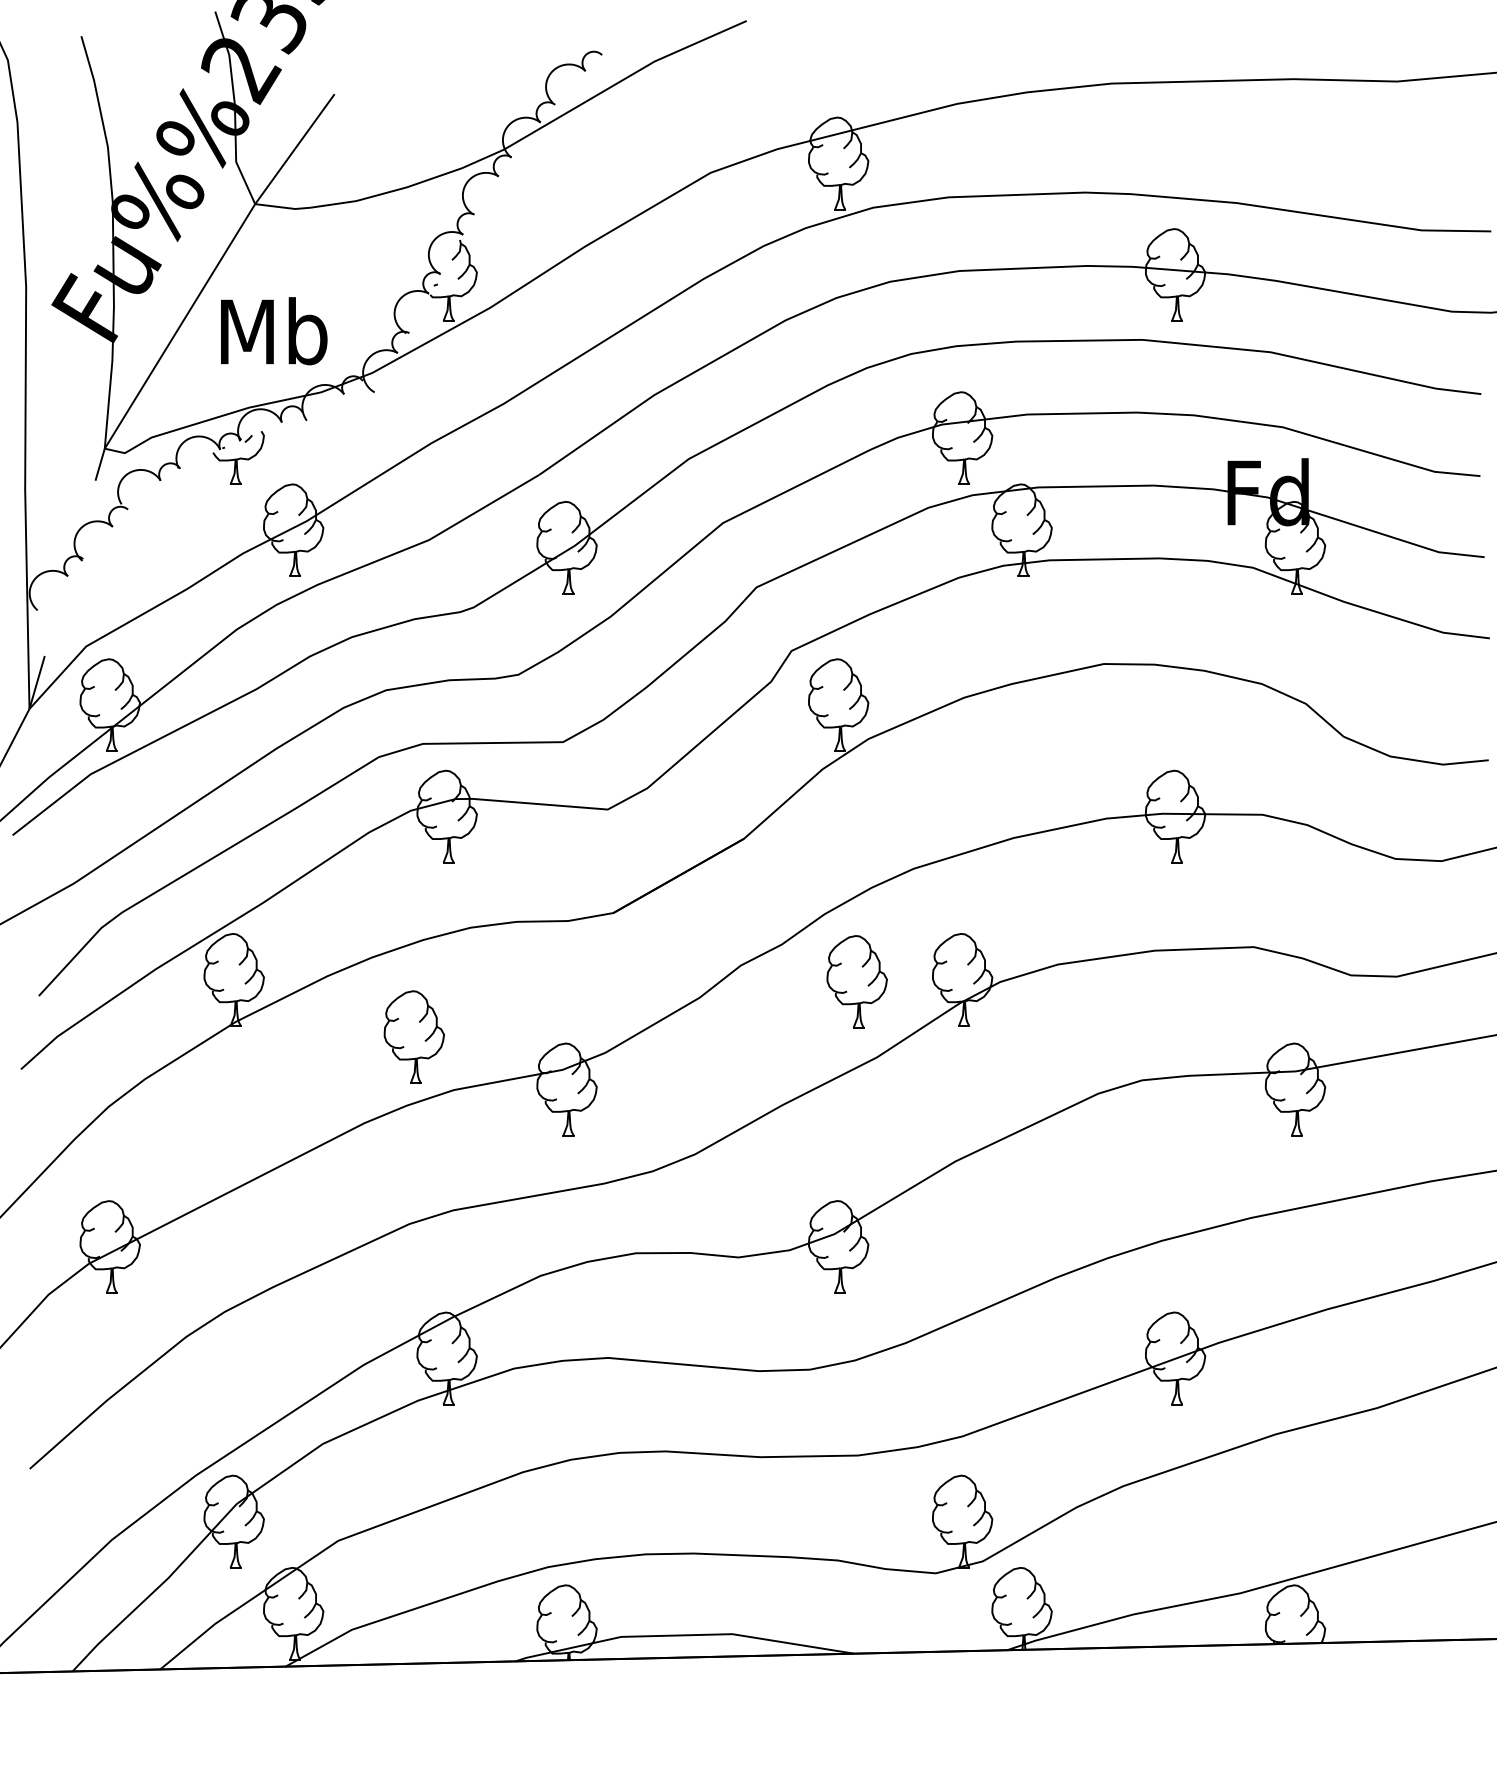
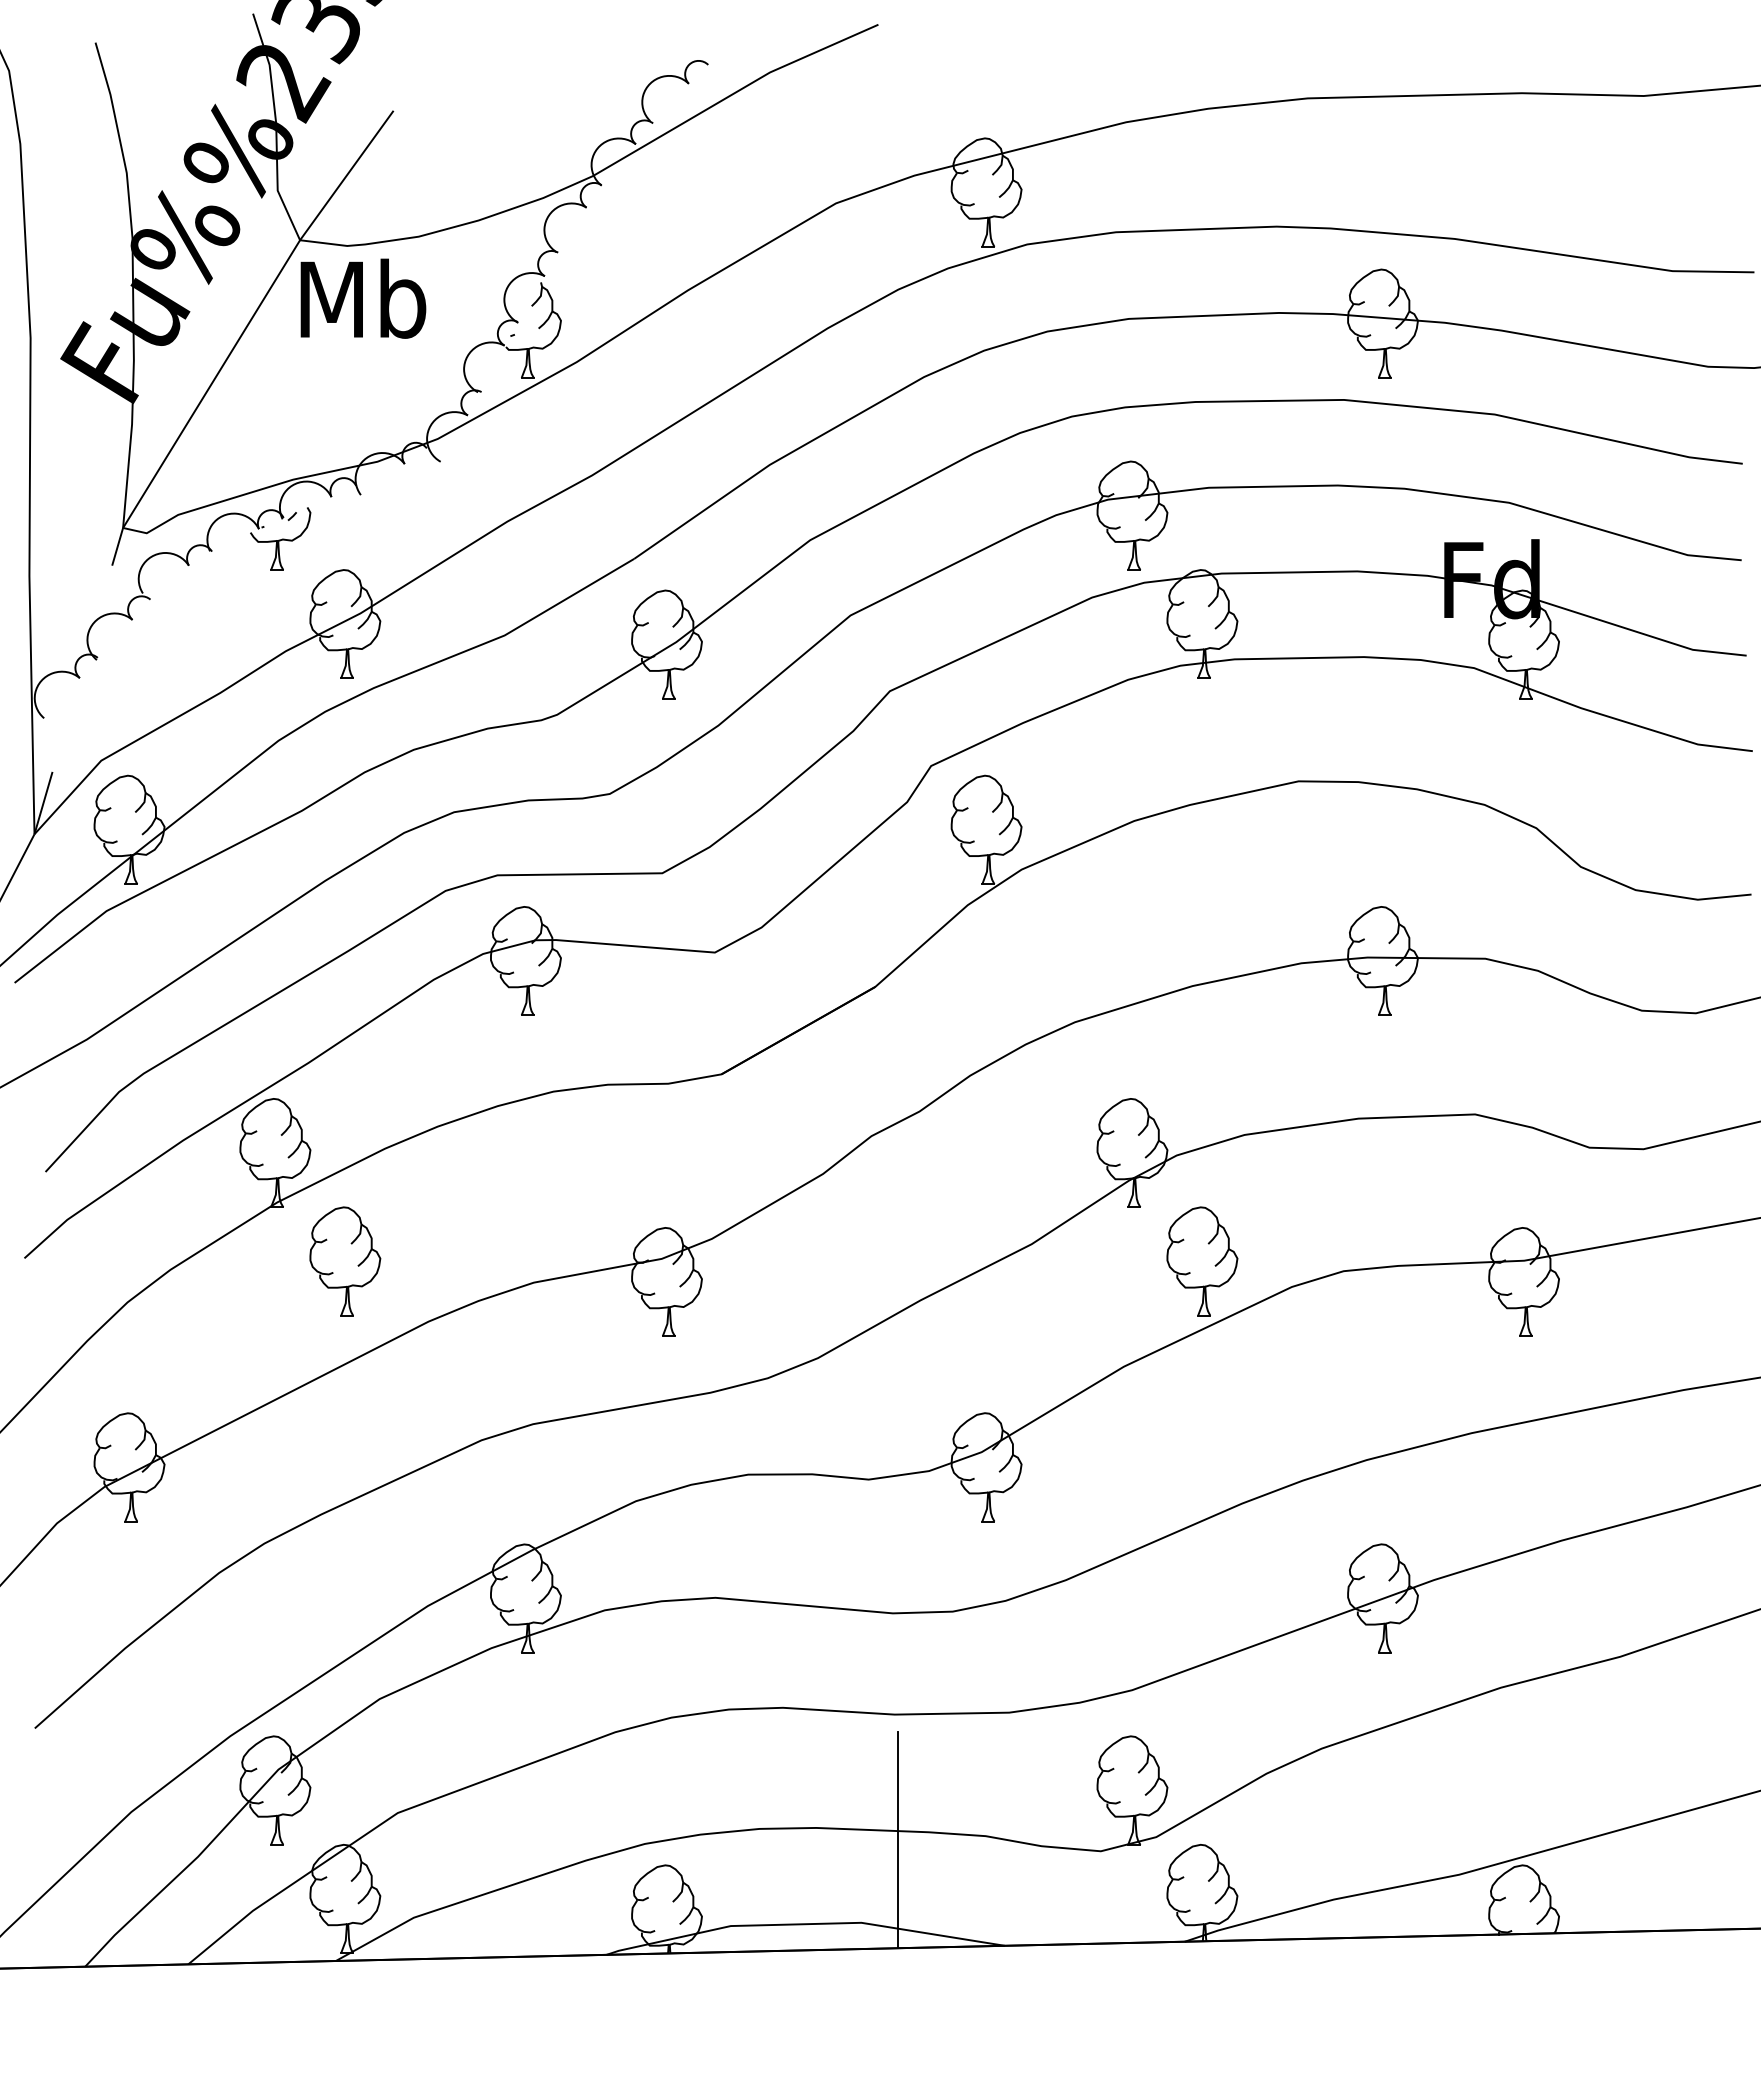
text: (274, 330) -> (363, 298), moved
part: (857, 982) -> (1202, 1261), moved
part: (414, 1037) -> (345, 1261), moved
line: (762, 1564) -> (897, 1840), added

